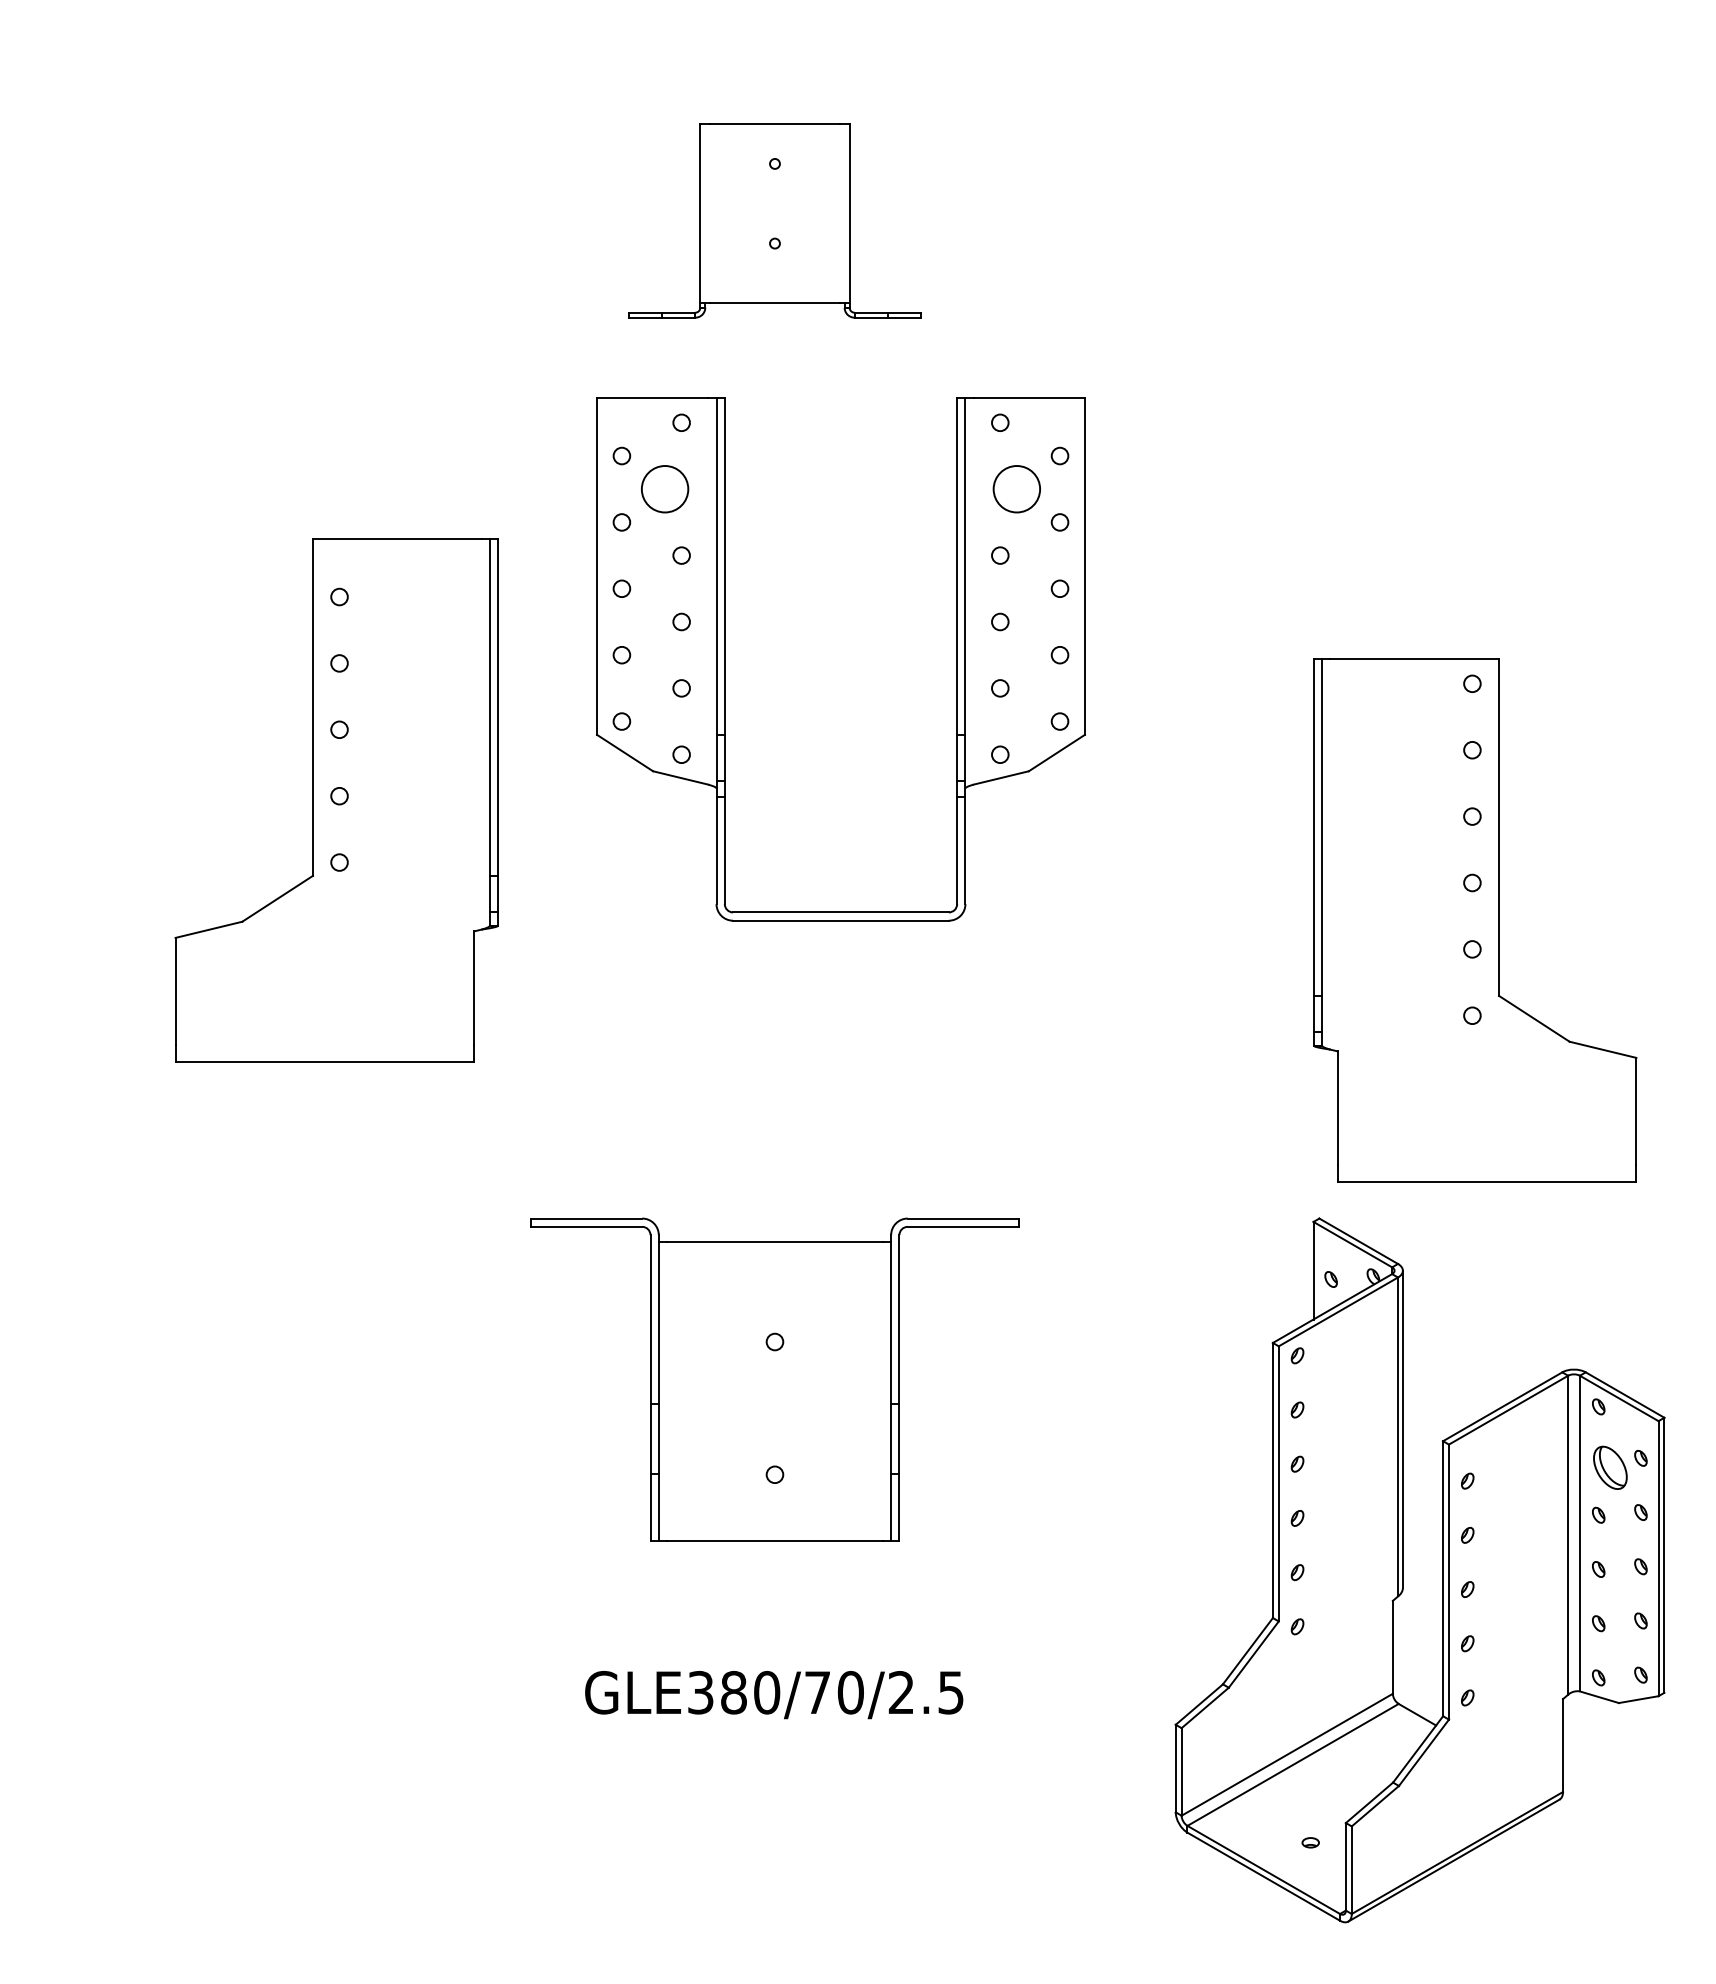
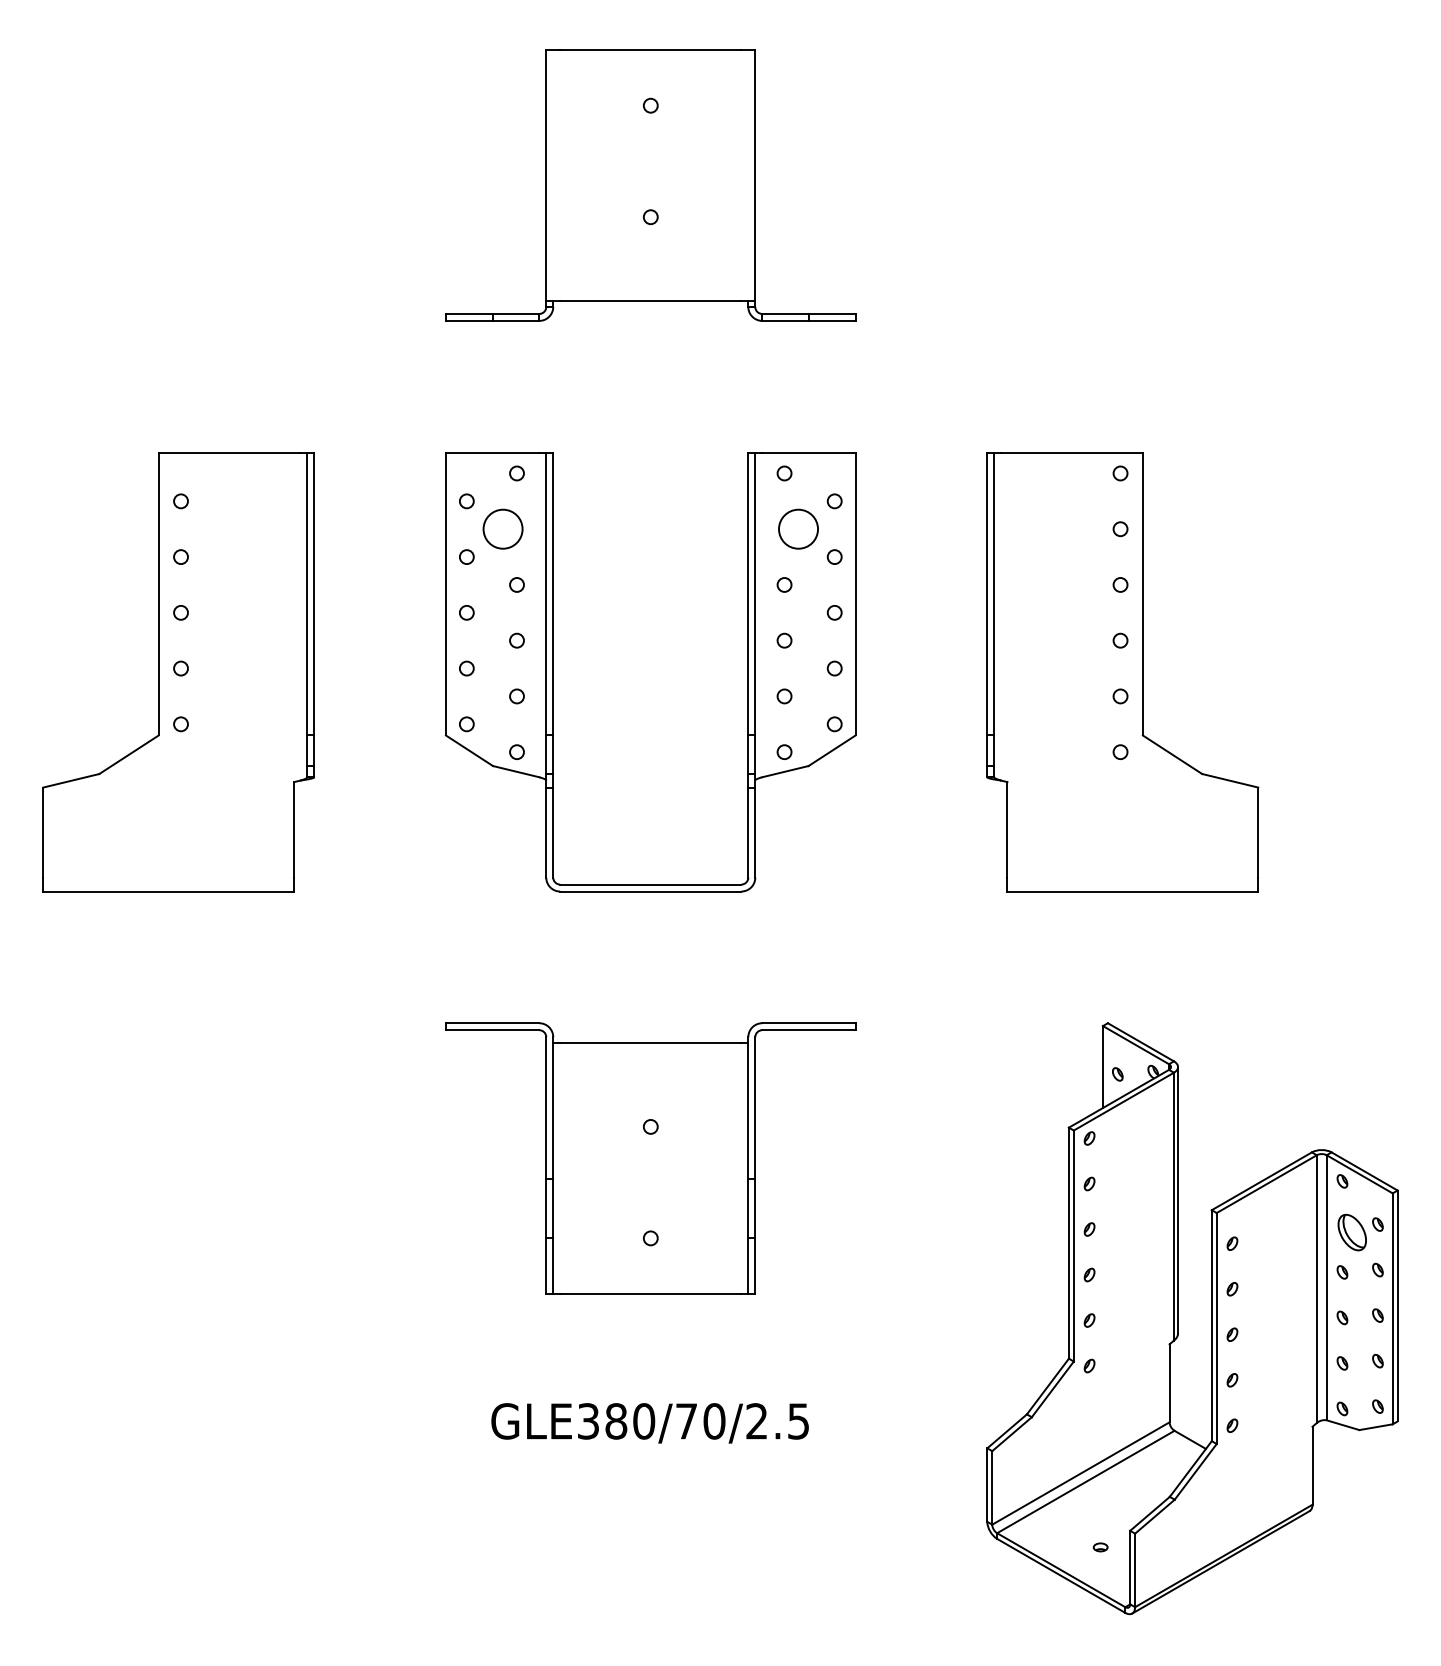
part: (774, 220) -> (650, 185), size x1.67
part: (725, 659) -> (553, 672), moved
part: (336, 800) -> (178, 672), moved
part: (1475, 920) -> (1123, 672), moved

